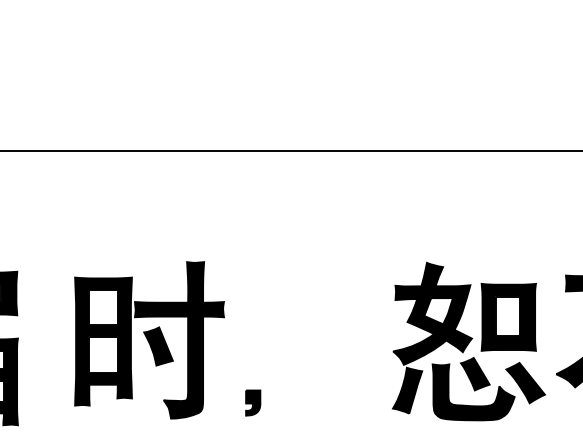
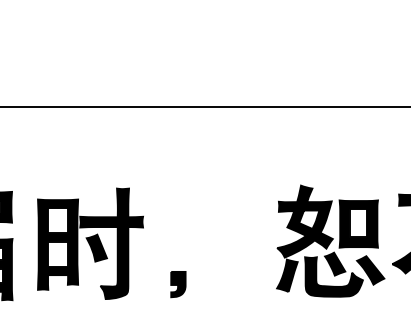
part: (149, 340) -> (90, 243), moved
part: (253, 402) -> (178, 284), size x1.43

